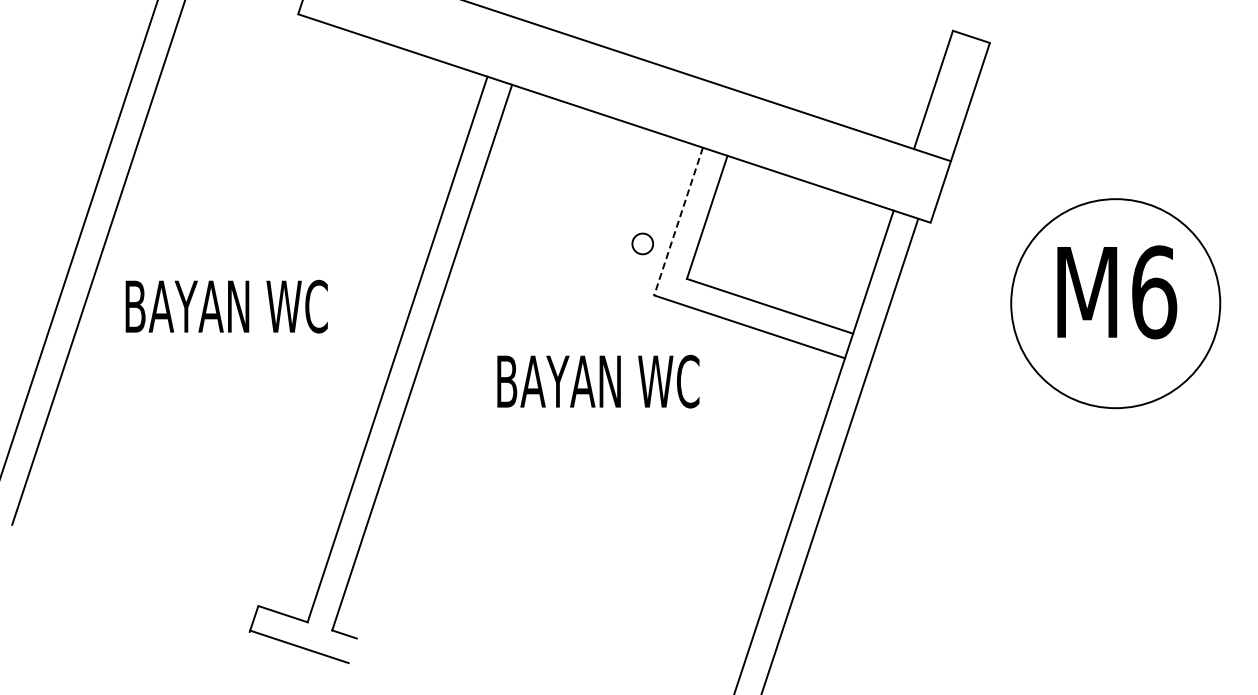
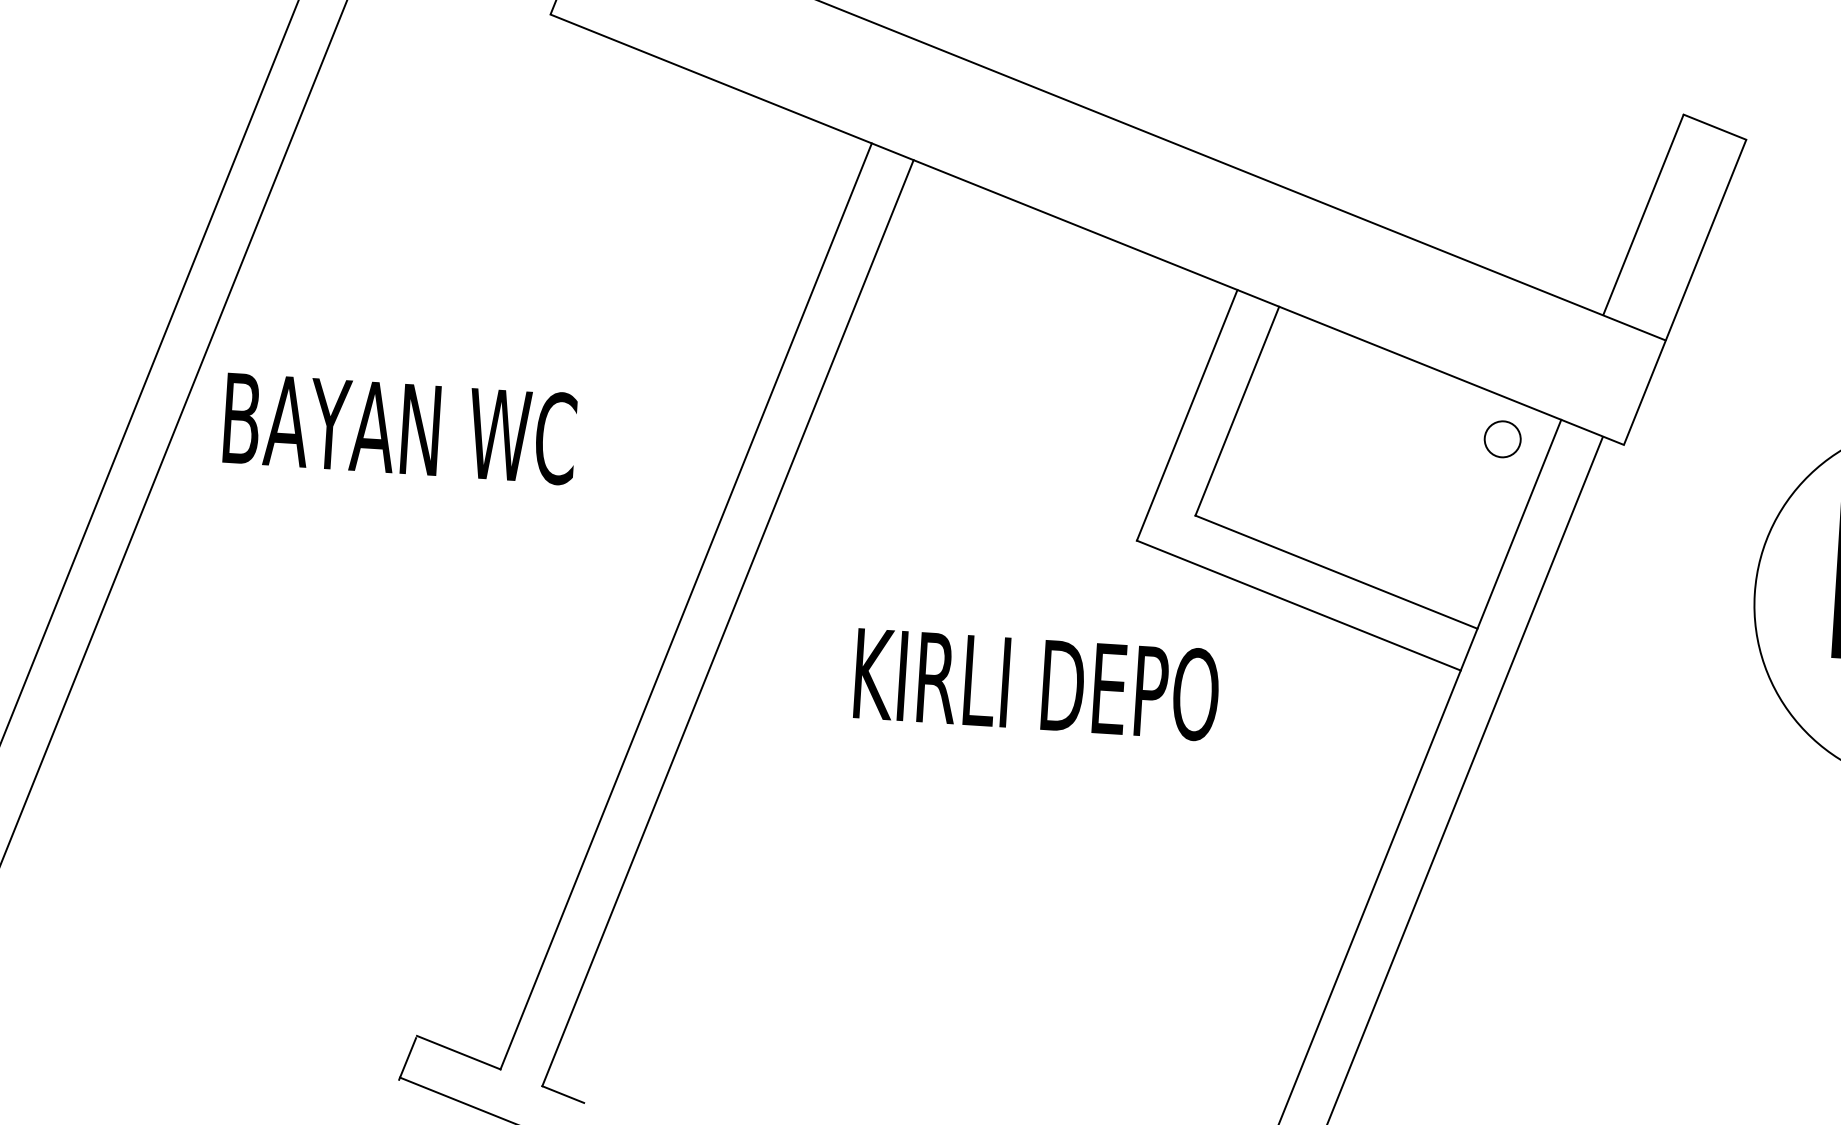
line: (678, 221) -> (1187, 415), dashed -> solid
circle: (642, 243) -> (1502, 438), moved
text: (226, 306) -> (399, 428), moved
text: (603, 381) -> (1039, 684), BAYAN WC -> KIRLI DEPO

